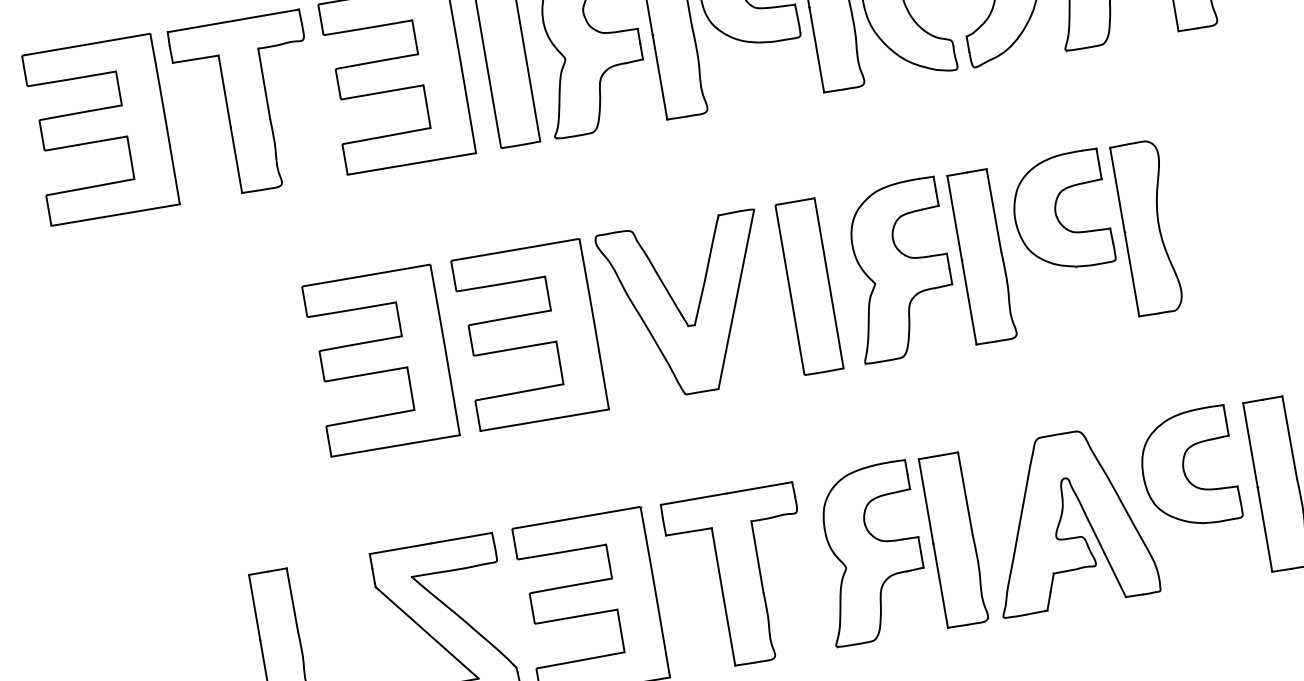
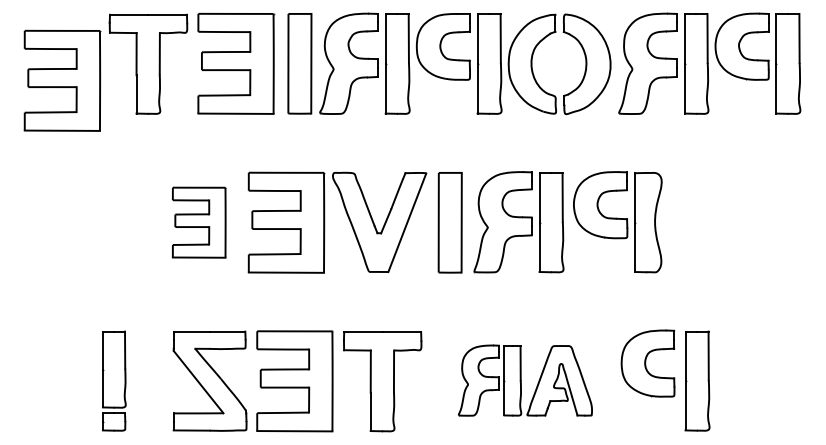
part: (101, 129) -> (62, 80), moved
part: (381, 360) -> (199, 222), size x0.7
part: (984, 533) -> (525, 380), size x0.7

